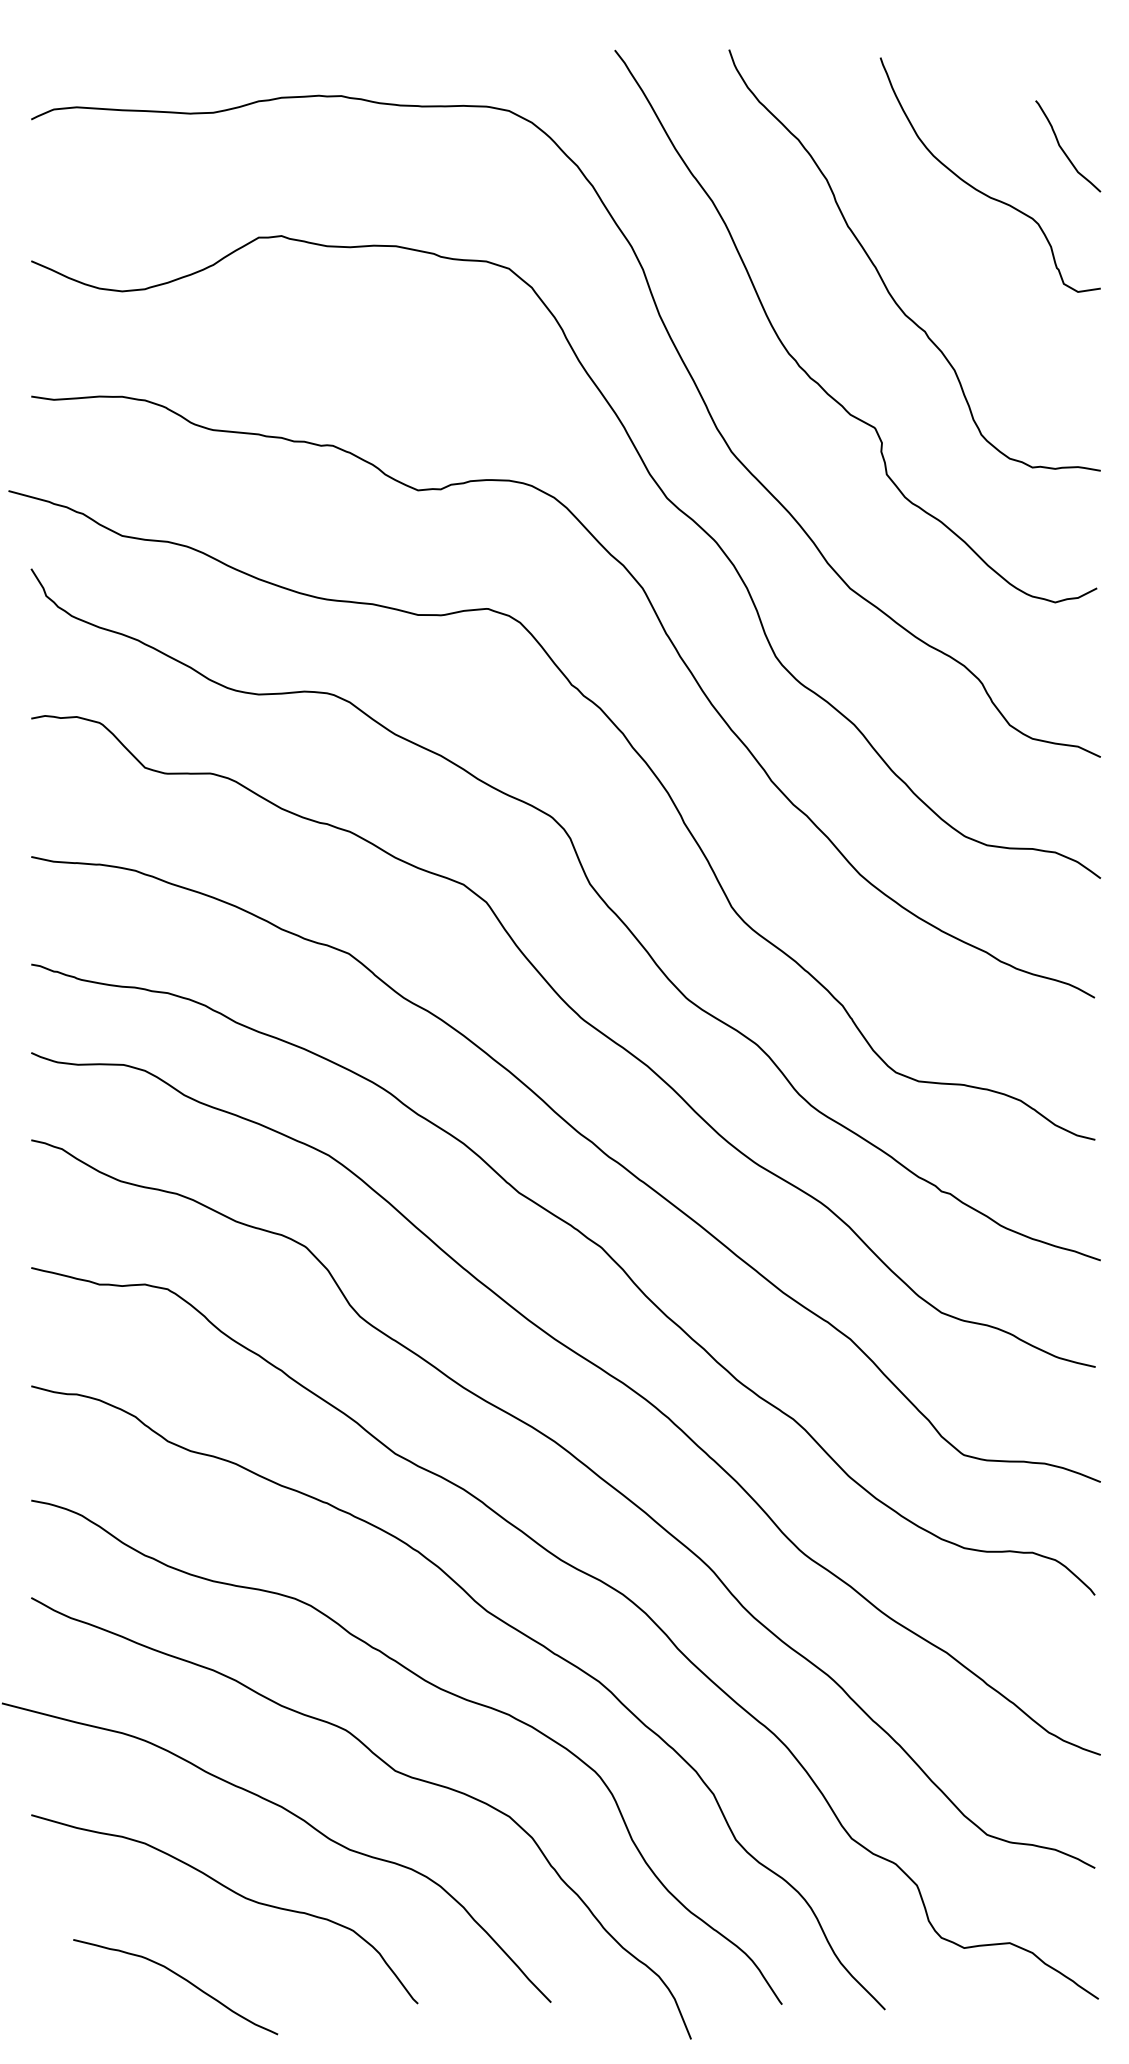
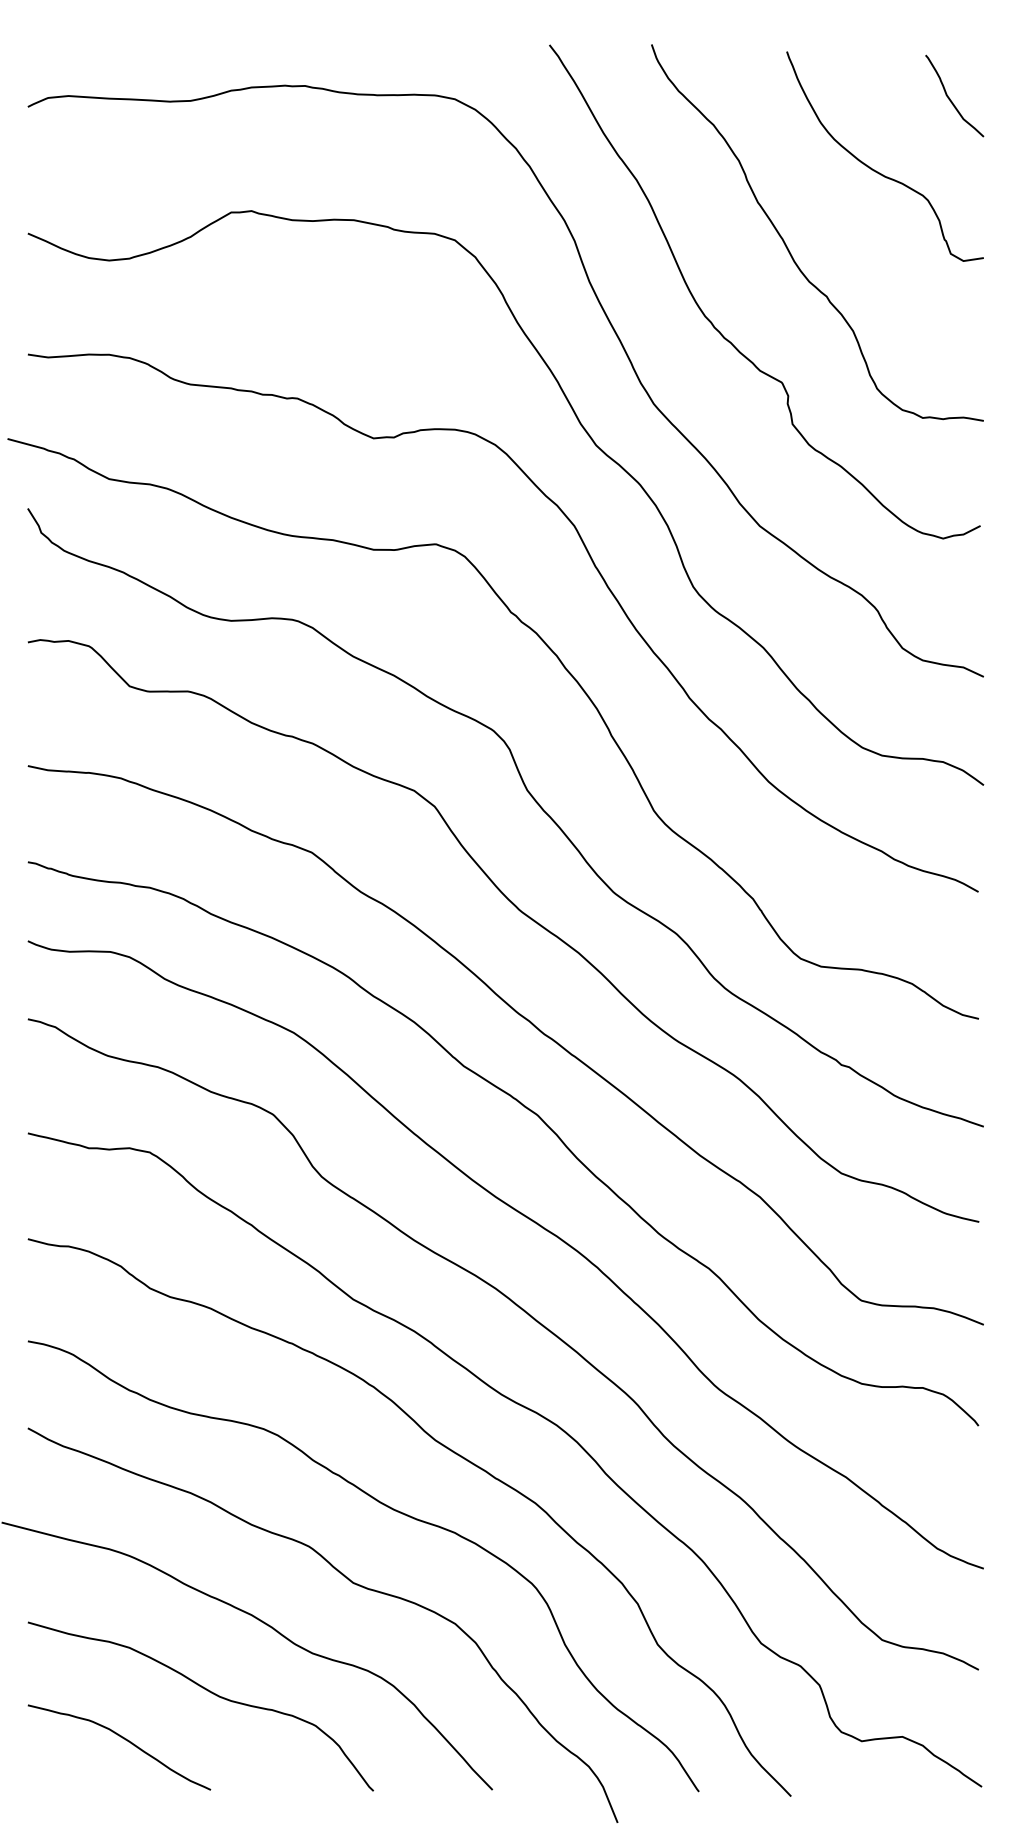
curve: (1063, 149) -> (950, 98), moved
curve: (181, 1978) -> (124, 1739), moved

